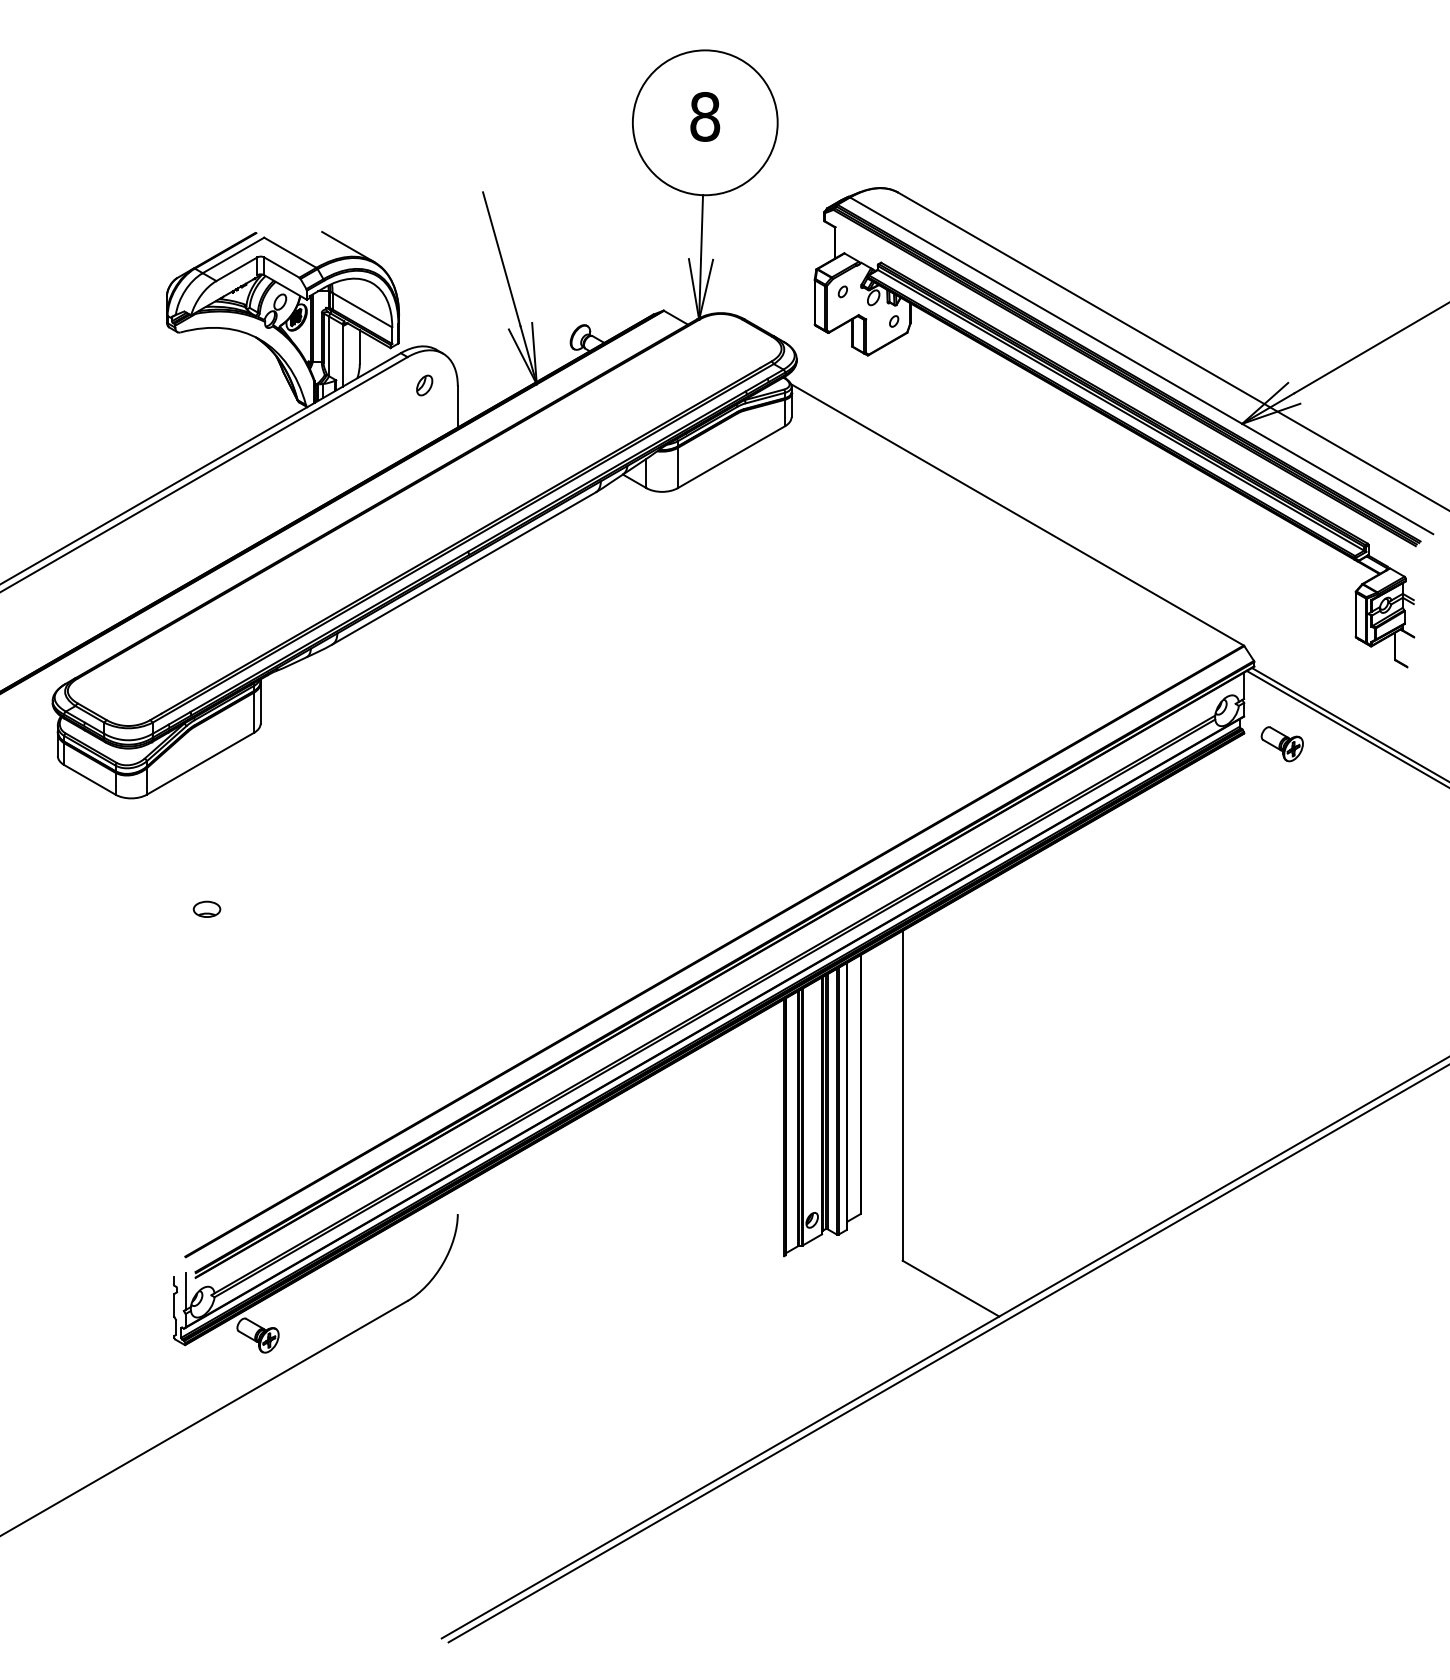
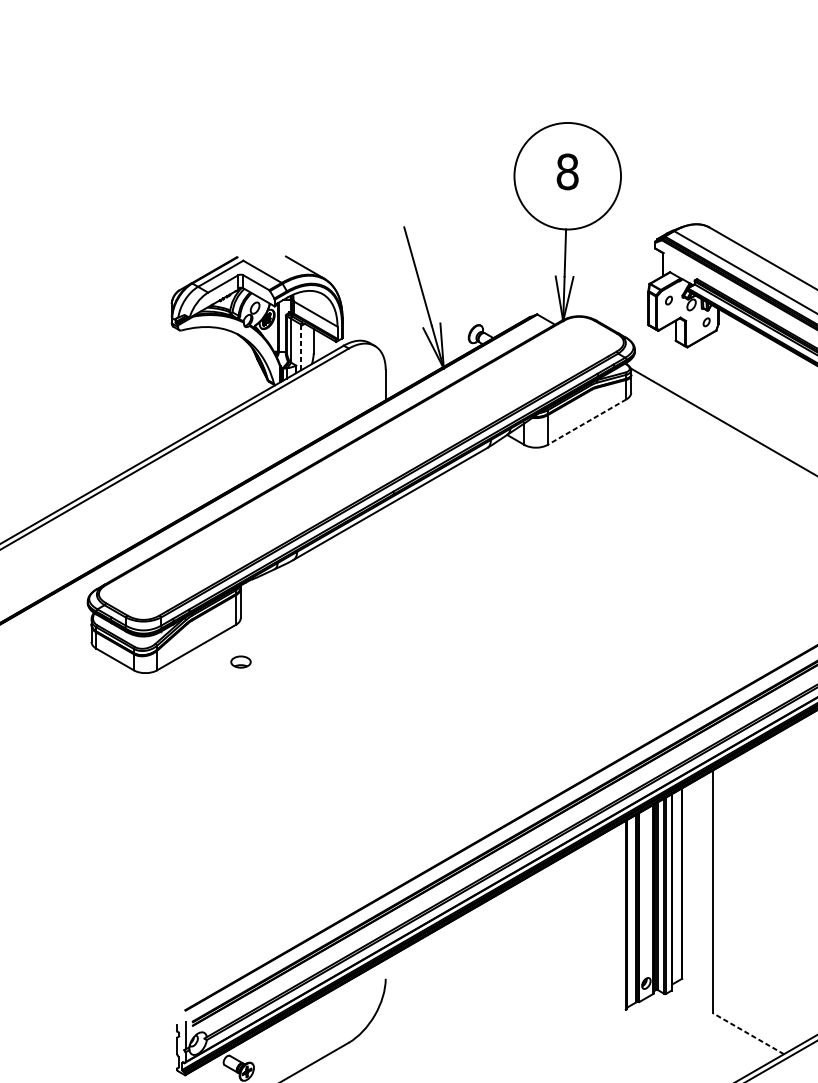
line: (342, 356) -> (300, 348), solid -> dashed
part: (424, 385) -> (361, 369), removed
line: (731, 457) -> (587, 422), solid -> dashed
part: (206, 908) -> (240, 661), moved
line: (951, 1288) -> (748, 1033), solid -> dashed

